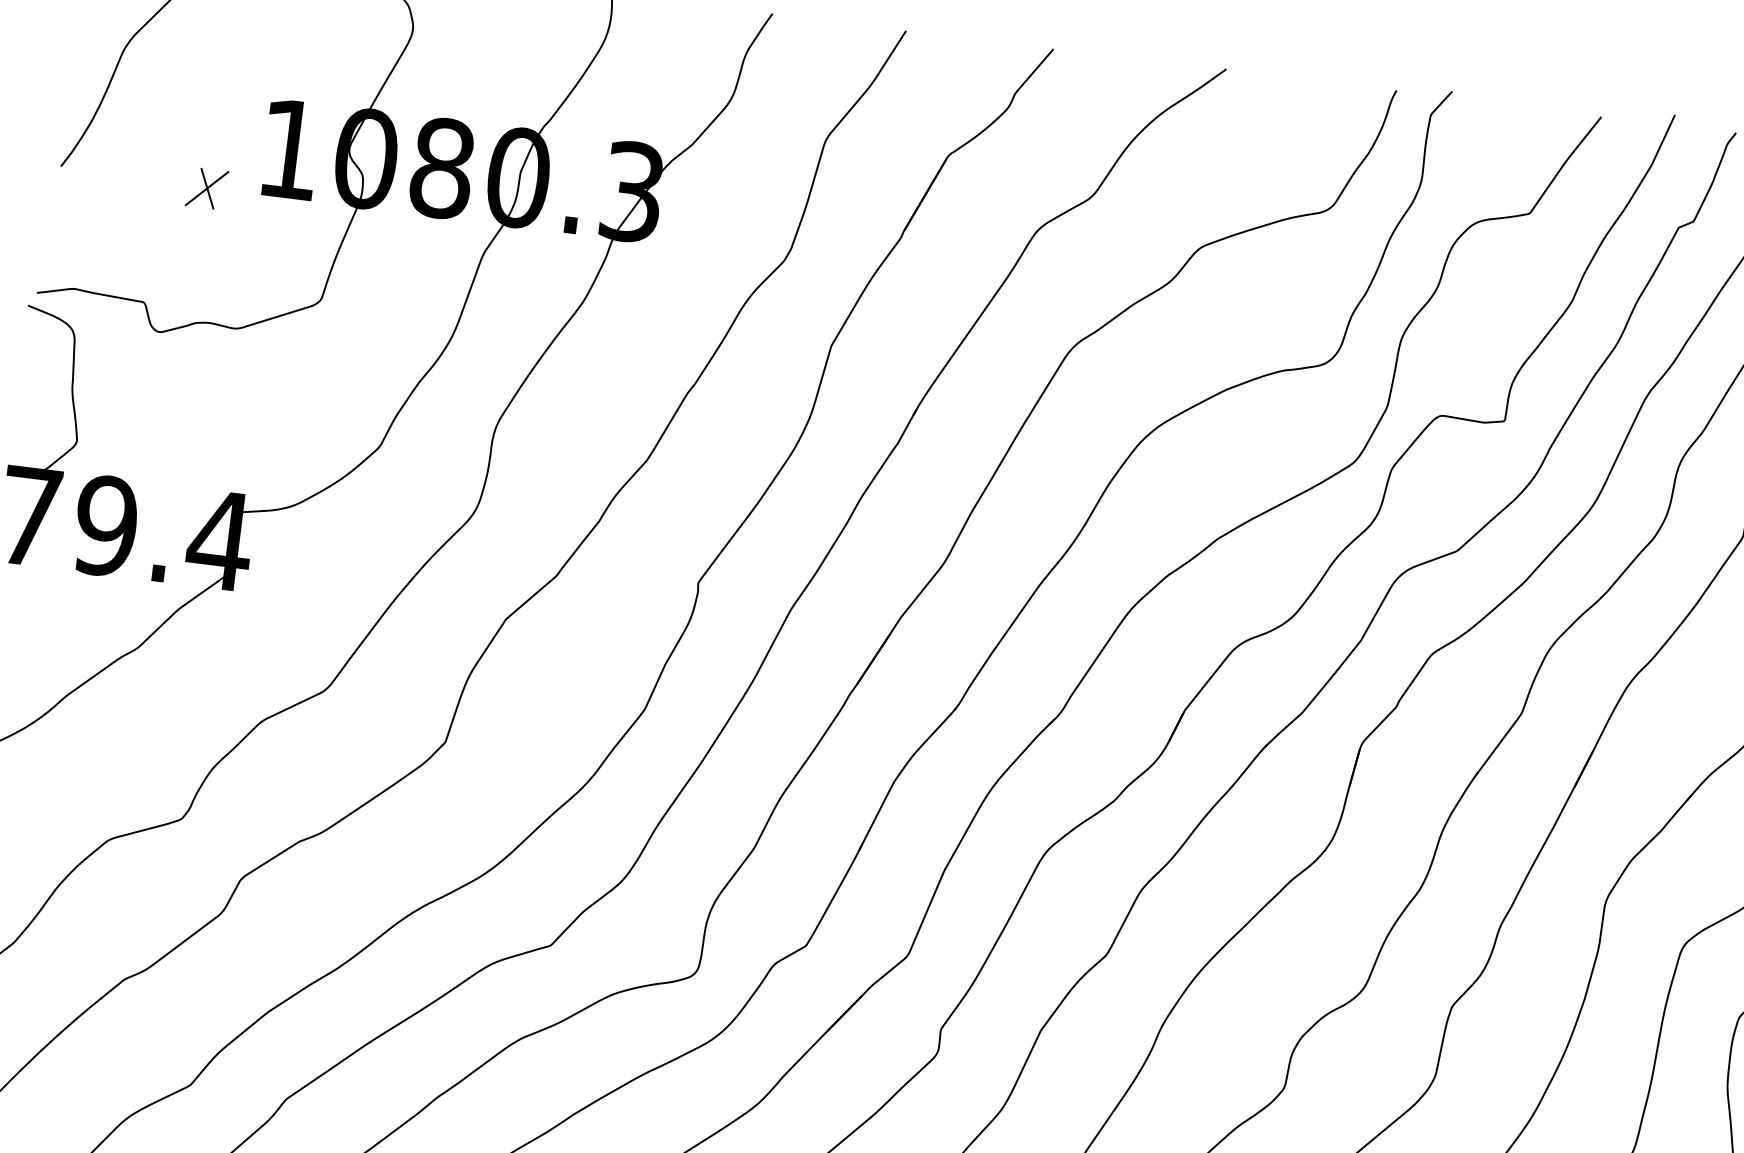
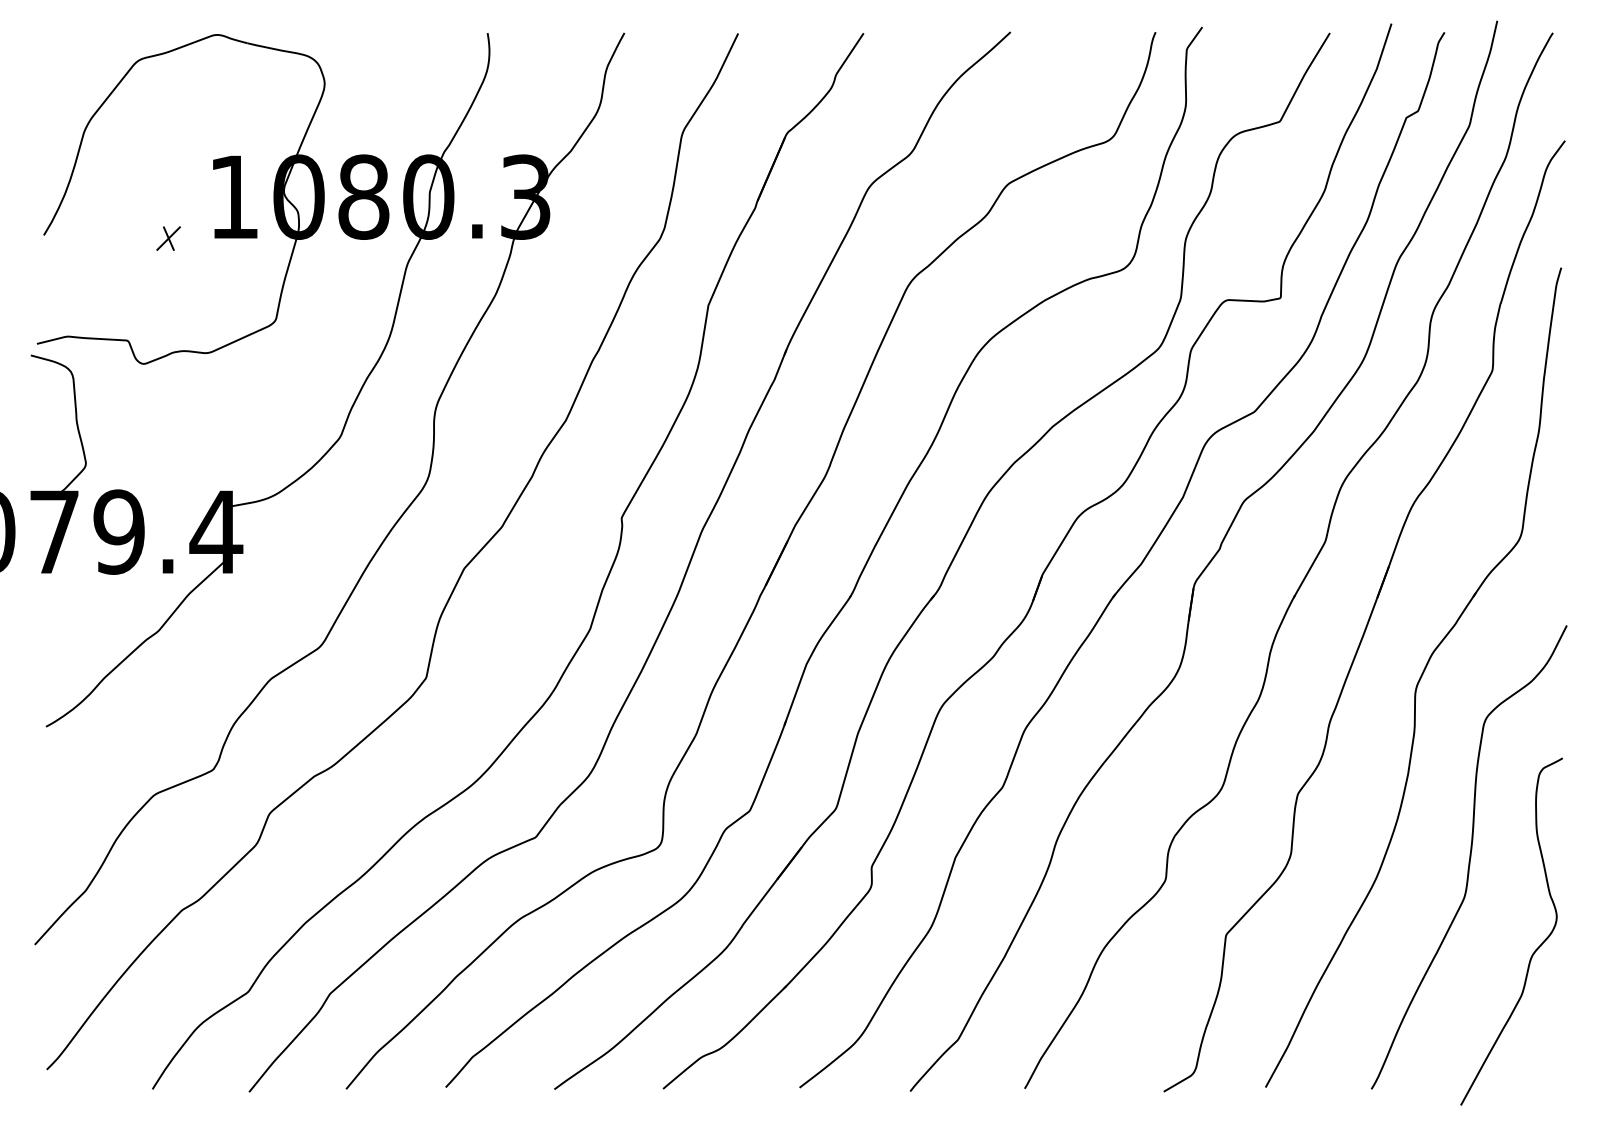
part: (206, 188) -> (168, 238), size x0.7

